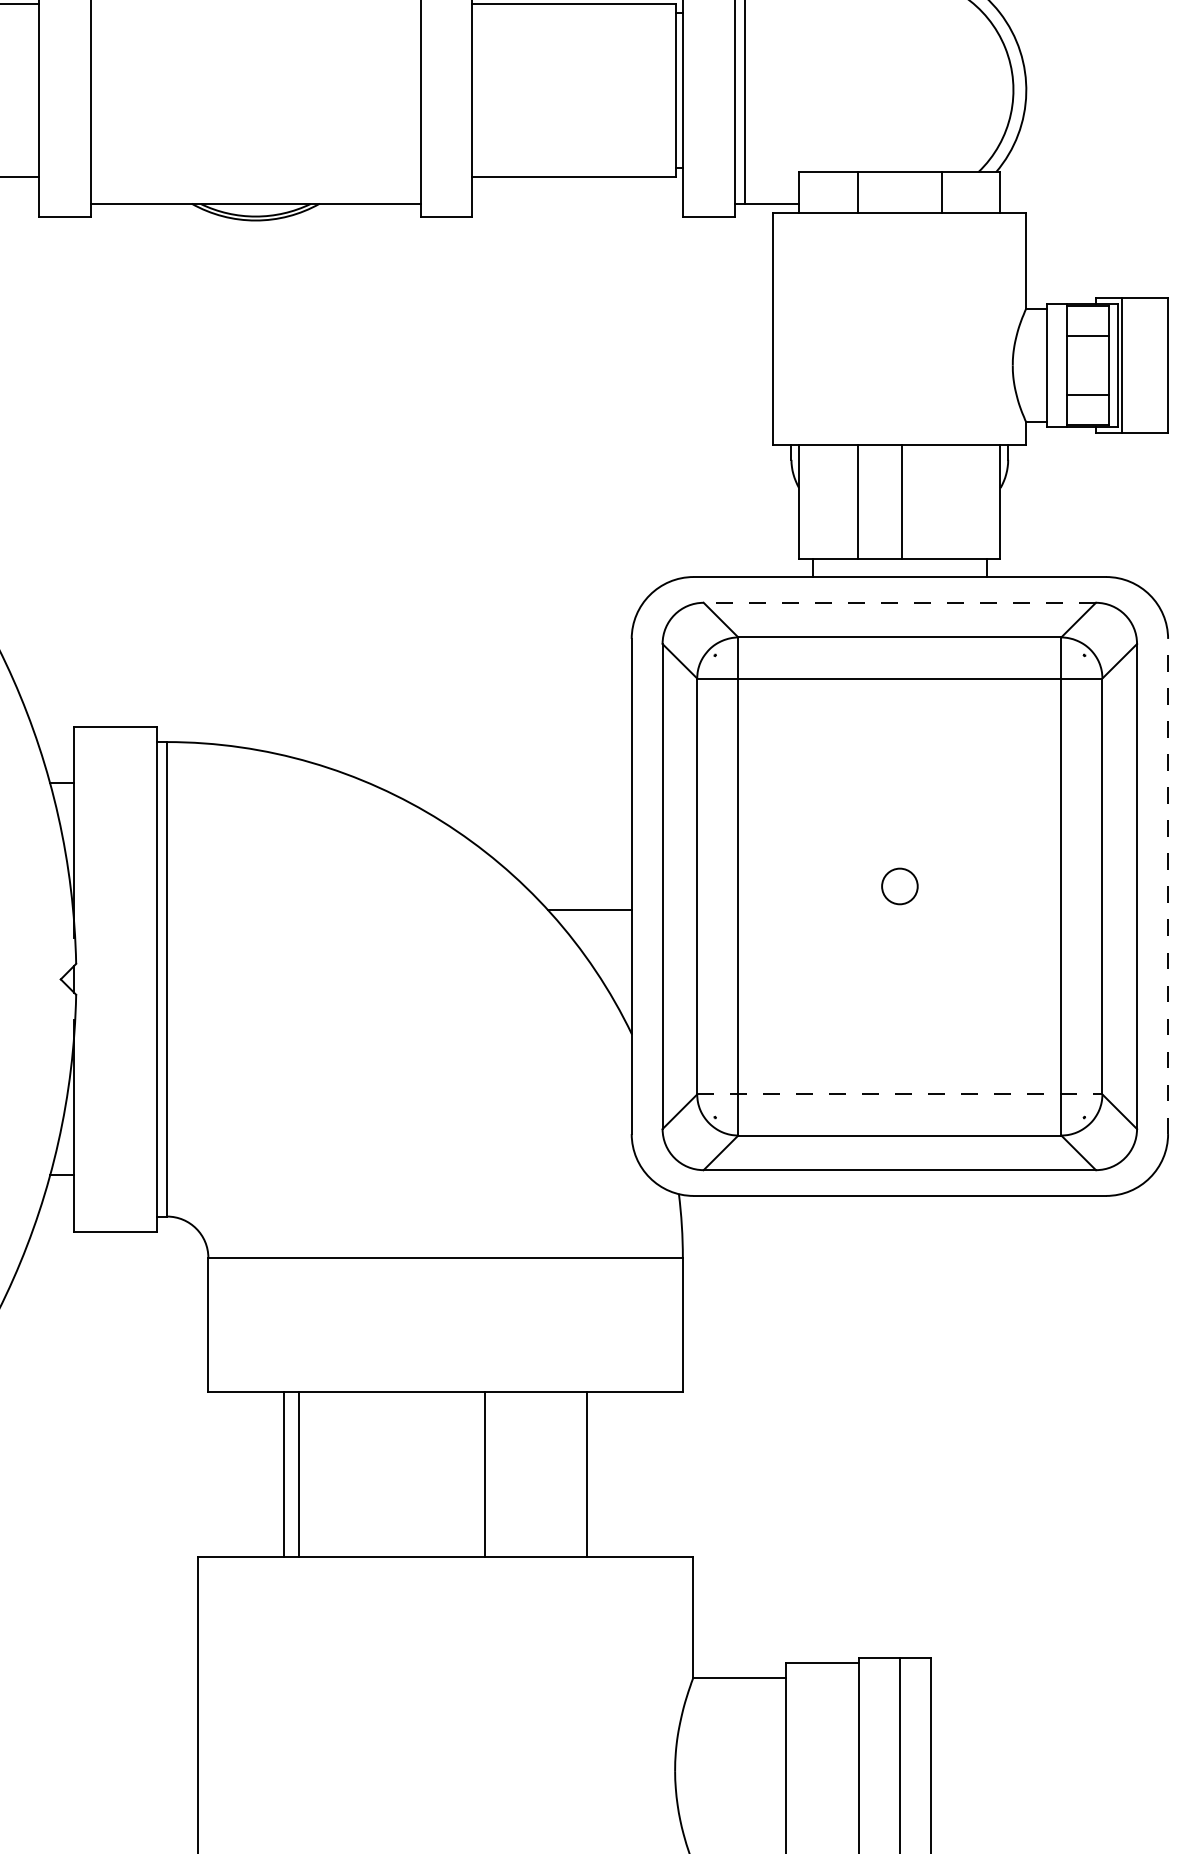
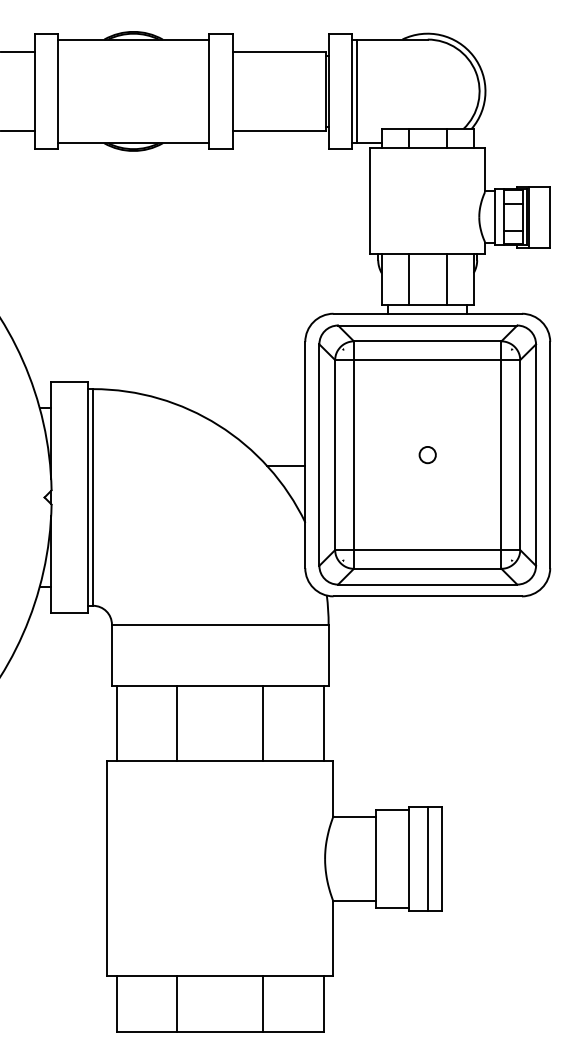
line: (901, 501) -> (446, 279), moved
line: (899, 602) -> (427, 325), dashed -> solid
line: (1168, 885) -> (550, 454), dashed -> solid
line: (899, 1095) -> (427, 550), dashed -> solid
line: (283, 1474) -> (116, 723), moved
line: (299, 1474) -> (177, 723), moved
line: (485, 1474) -> (263, 723), moved
line: (586, 1474) -> (323, 723), moved

